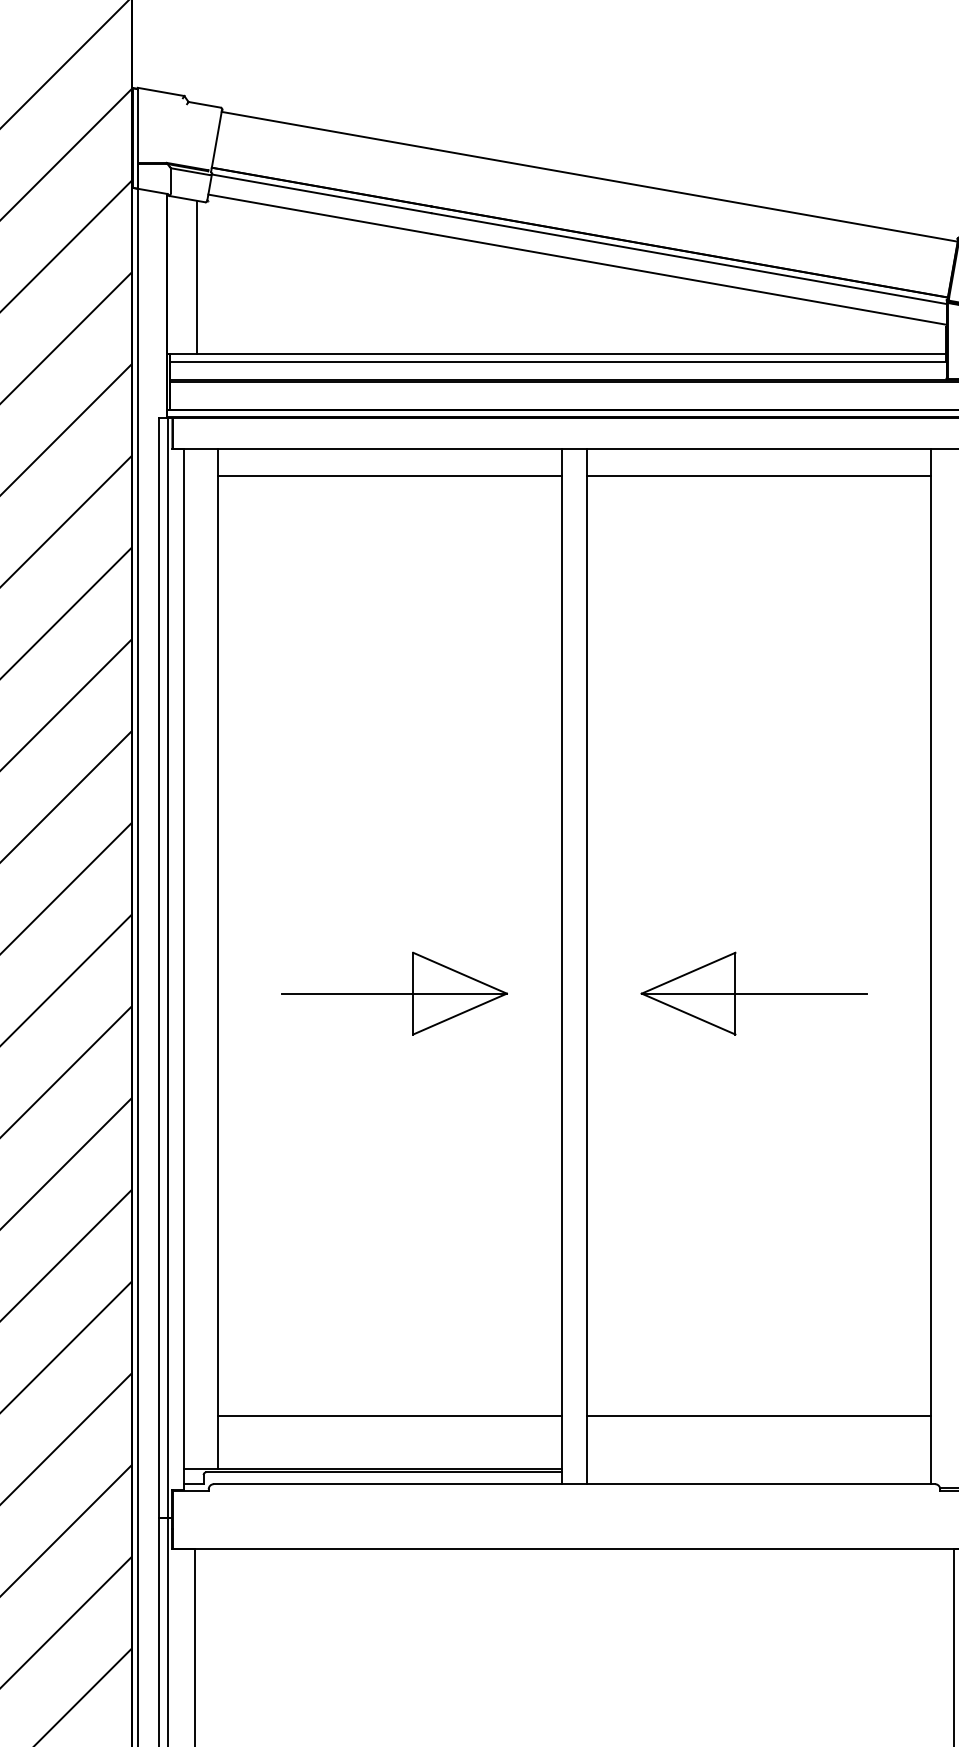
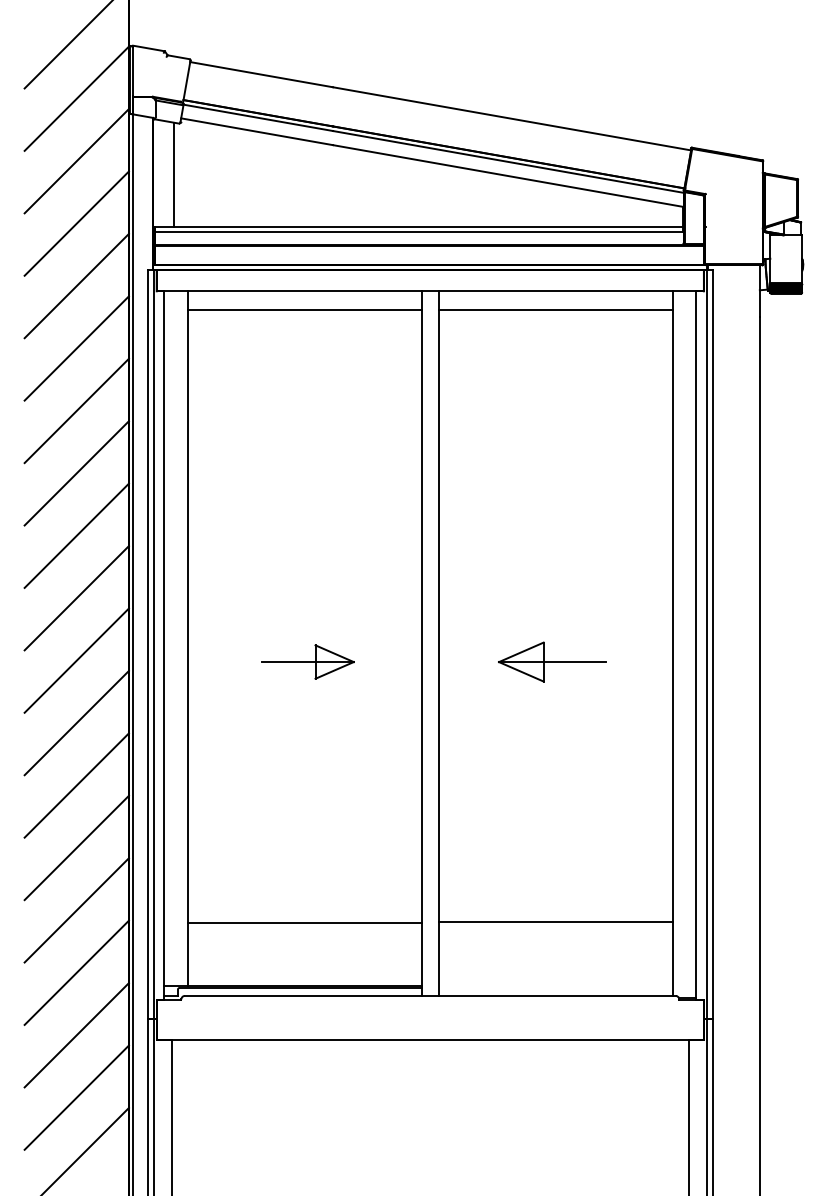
part: (393, 992) -> (307, 661), size x0.6
part: (754, 992) -> (552, 661), size x0.7
line: (389, 1415) -> (304, 922), moved
line: (758, 1415) -> (555, 921), moved

